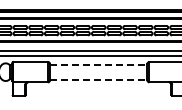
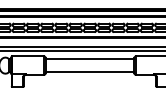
line: (98, 64) -> (89, 58), dashed -> solid
line: (98, 79) -> (89, 72), dashed -> solid

